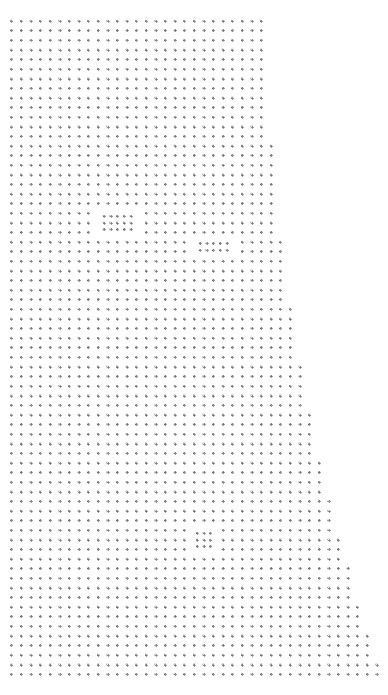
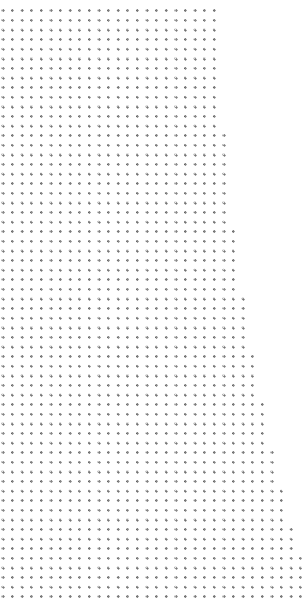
part: (117, 222) -> (70, 212), size x1.43
part: (213, 246) -> (166, 236), size x1.43
part: (203, 539) -> (156, 529), size x1.43

